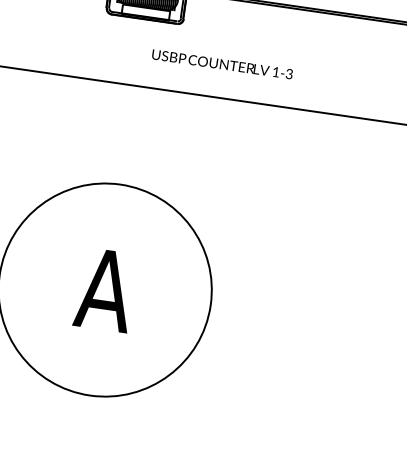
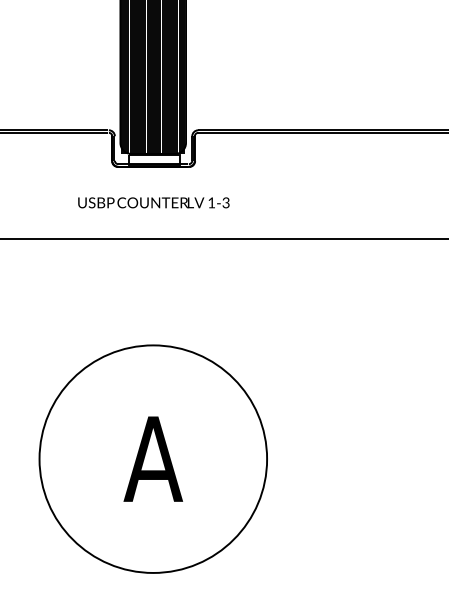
text: (222, 64) -> (153, 202), moved

